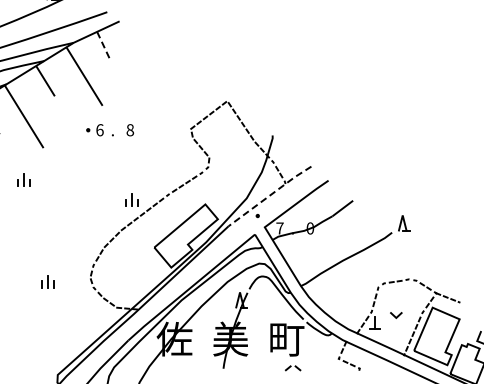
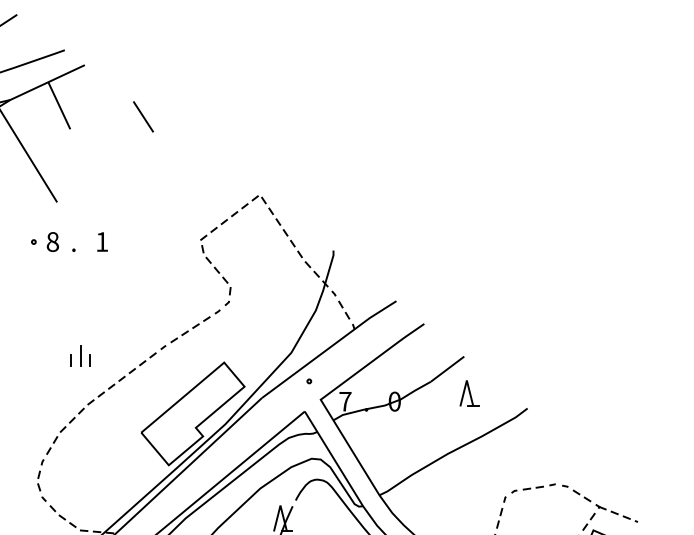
line: (103, 46) -> (58, 105), dashed -> solid
line: (155, 52) -> (143, 115), added
text: (99, 130) -> (52, 242), 6 -> 8
text: (130, 130) -> (102, 242), 8 -> 1
line: (270, 195) -> (329, 348), dashed -> solid
part: (131, 199) -> (79, 354), moved
part: (404, 223) -> (469, 393), moved

